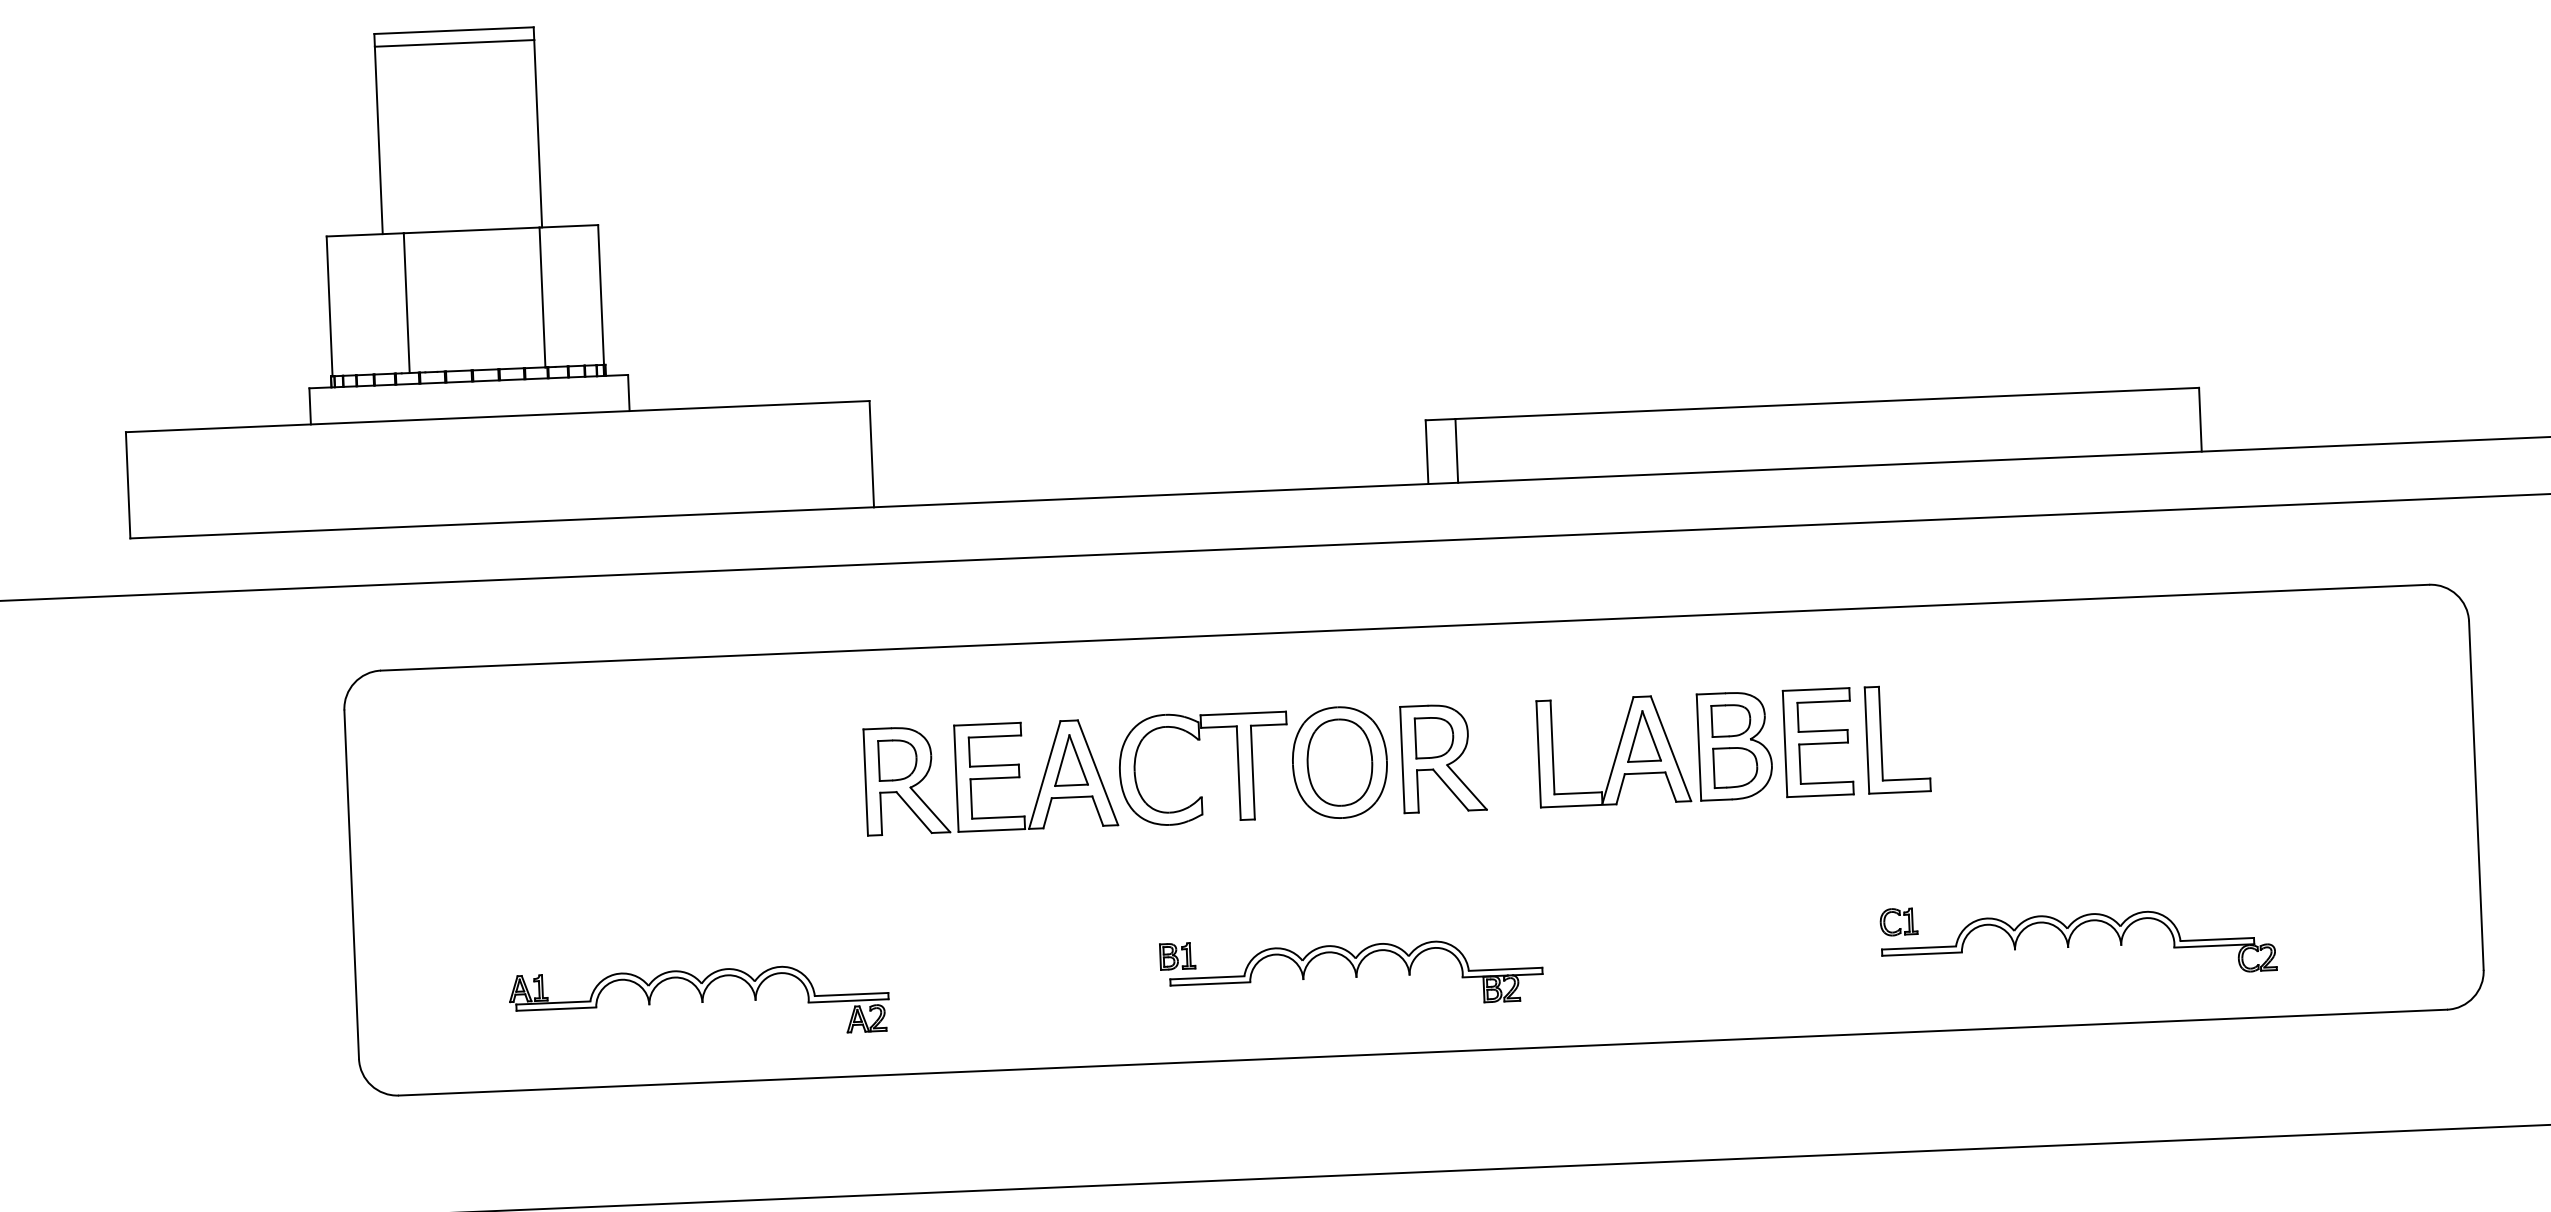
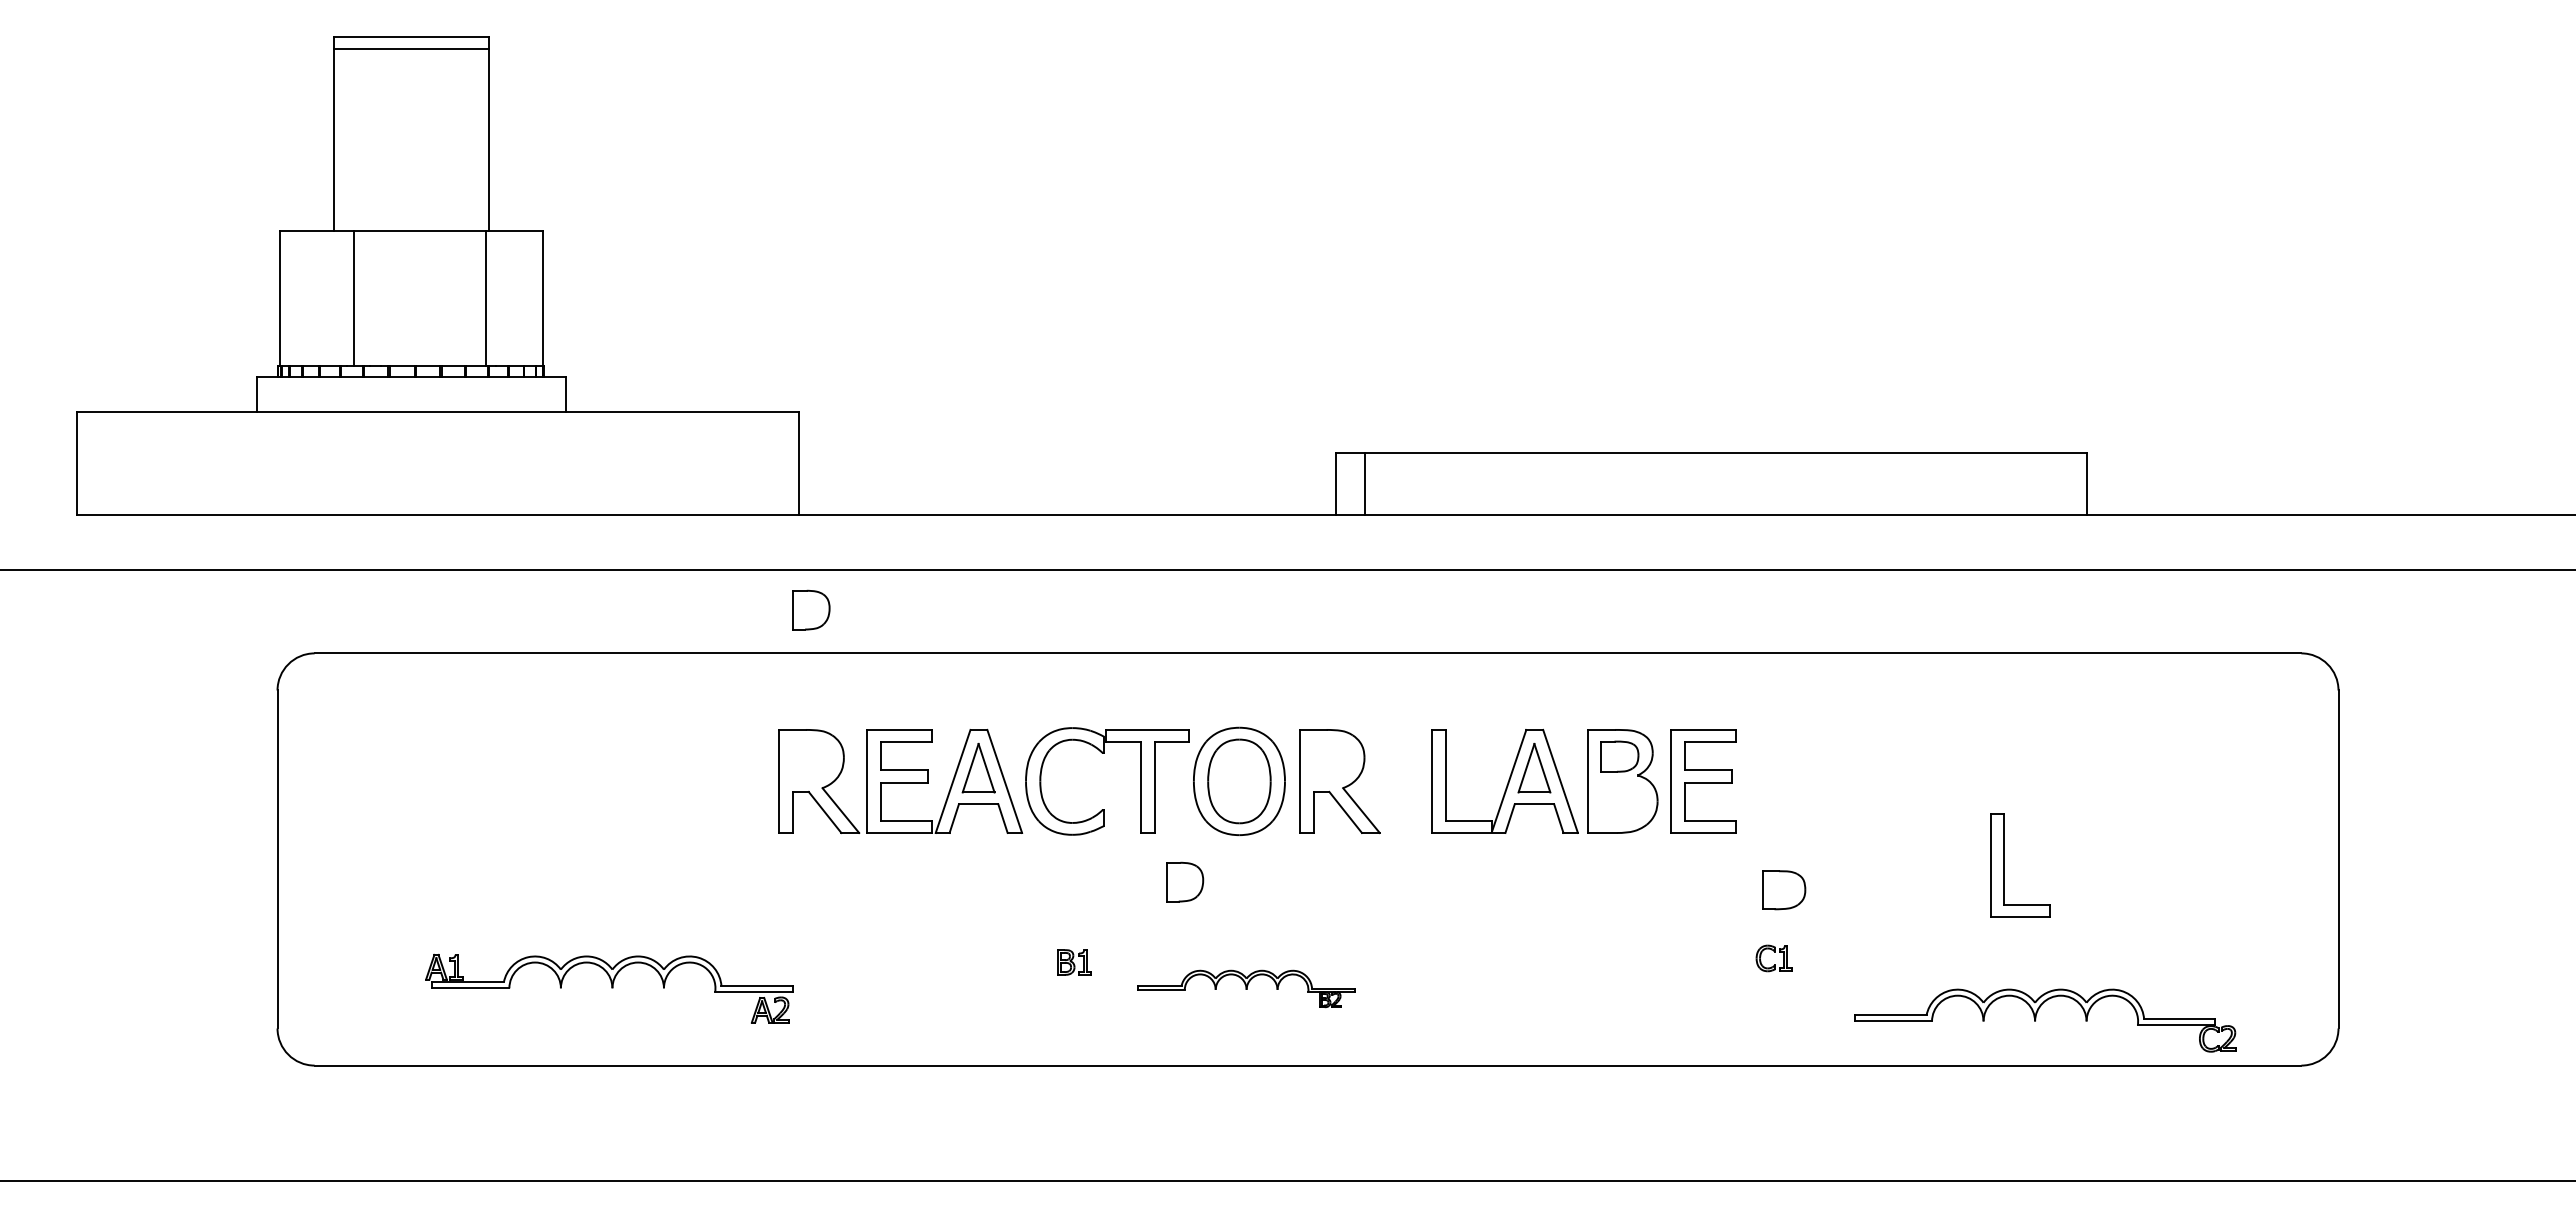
part: (1434, 737) -> (1185, 881), moved
part: (1881, 740) -> (2004, 865), moved
part: (897, 759) -> (811, 609), moved
part: (1735, 767) -> (1784, 890), moved
part: (2069, 945) -> (2036, 1019), moved
part: (1356, 975) -> (1246, 988), size x0.6

